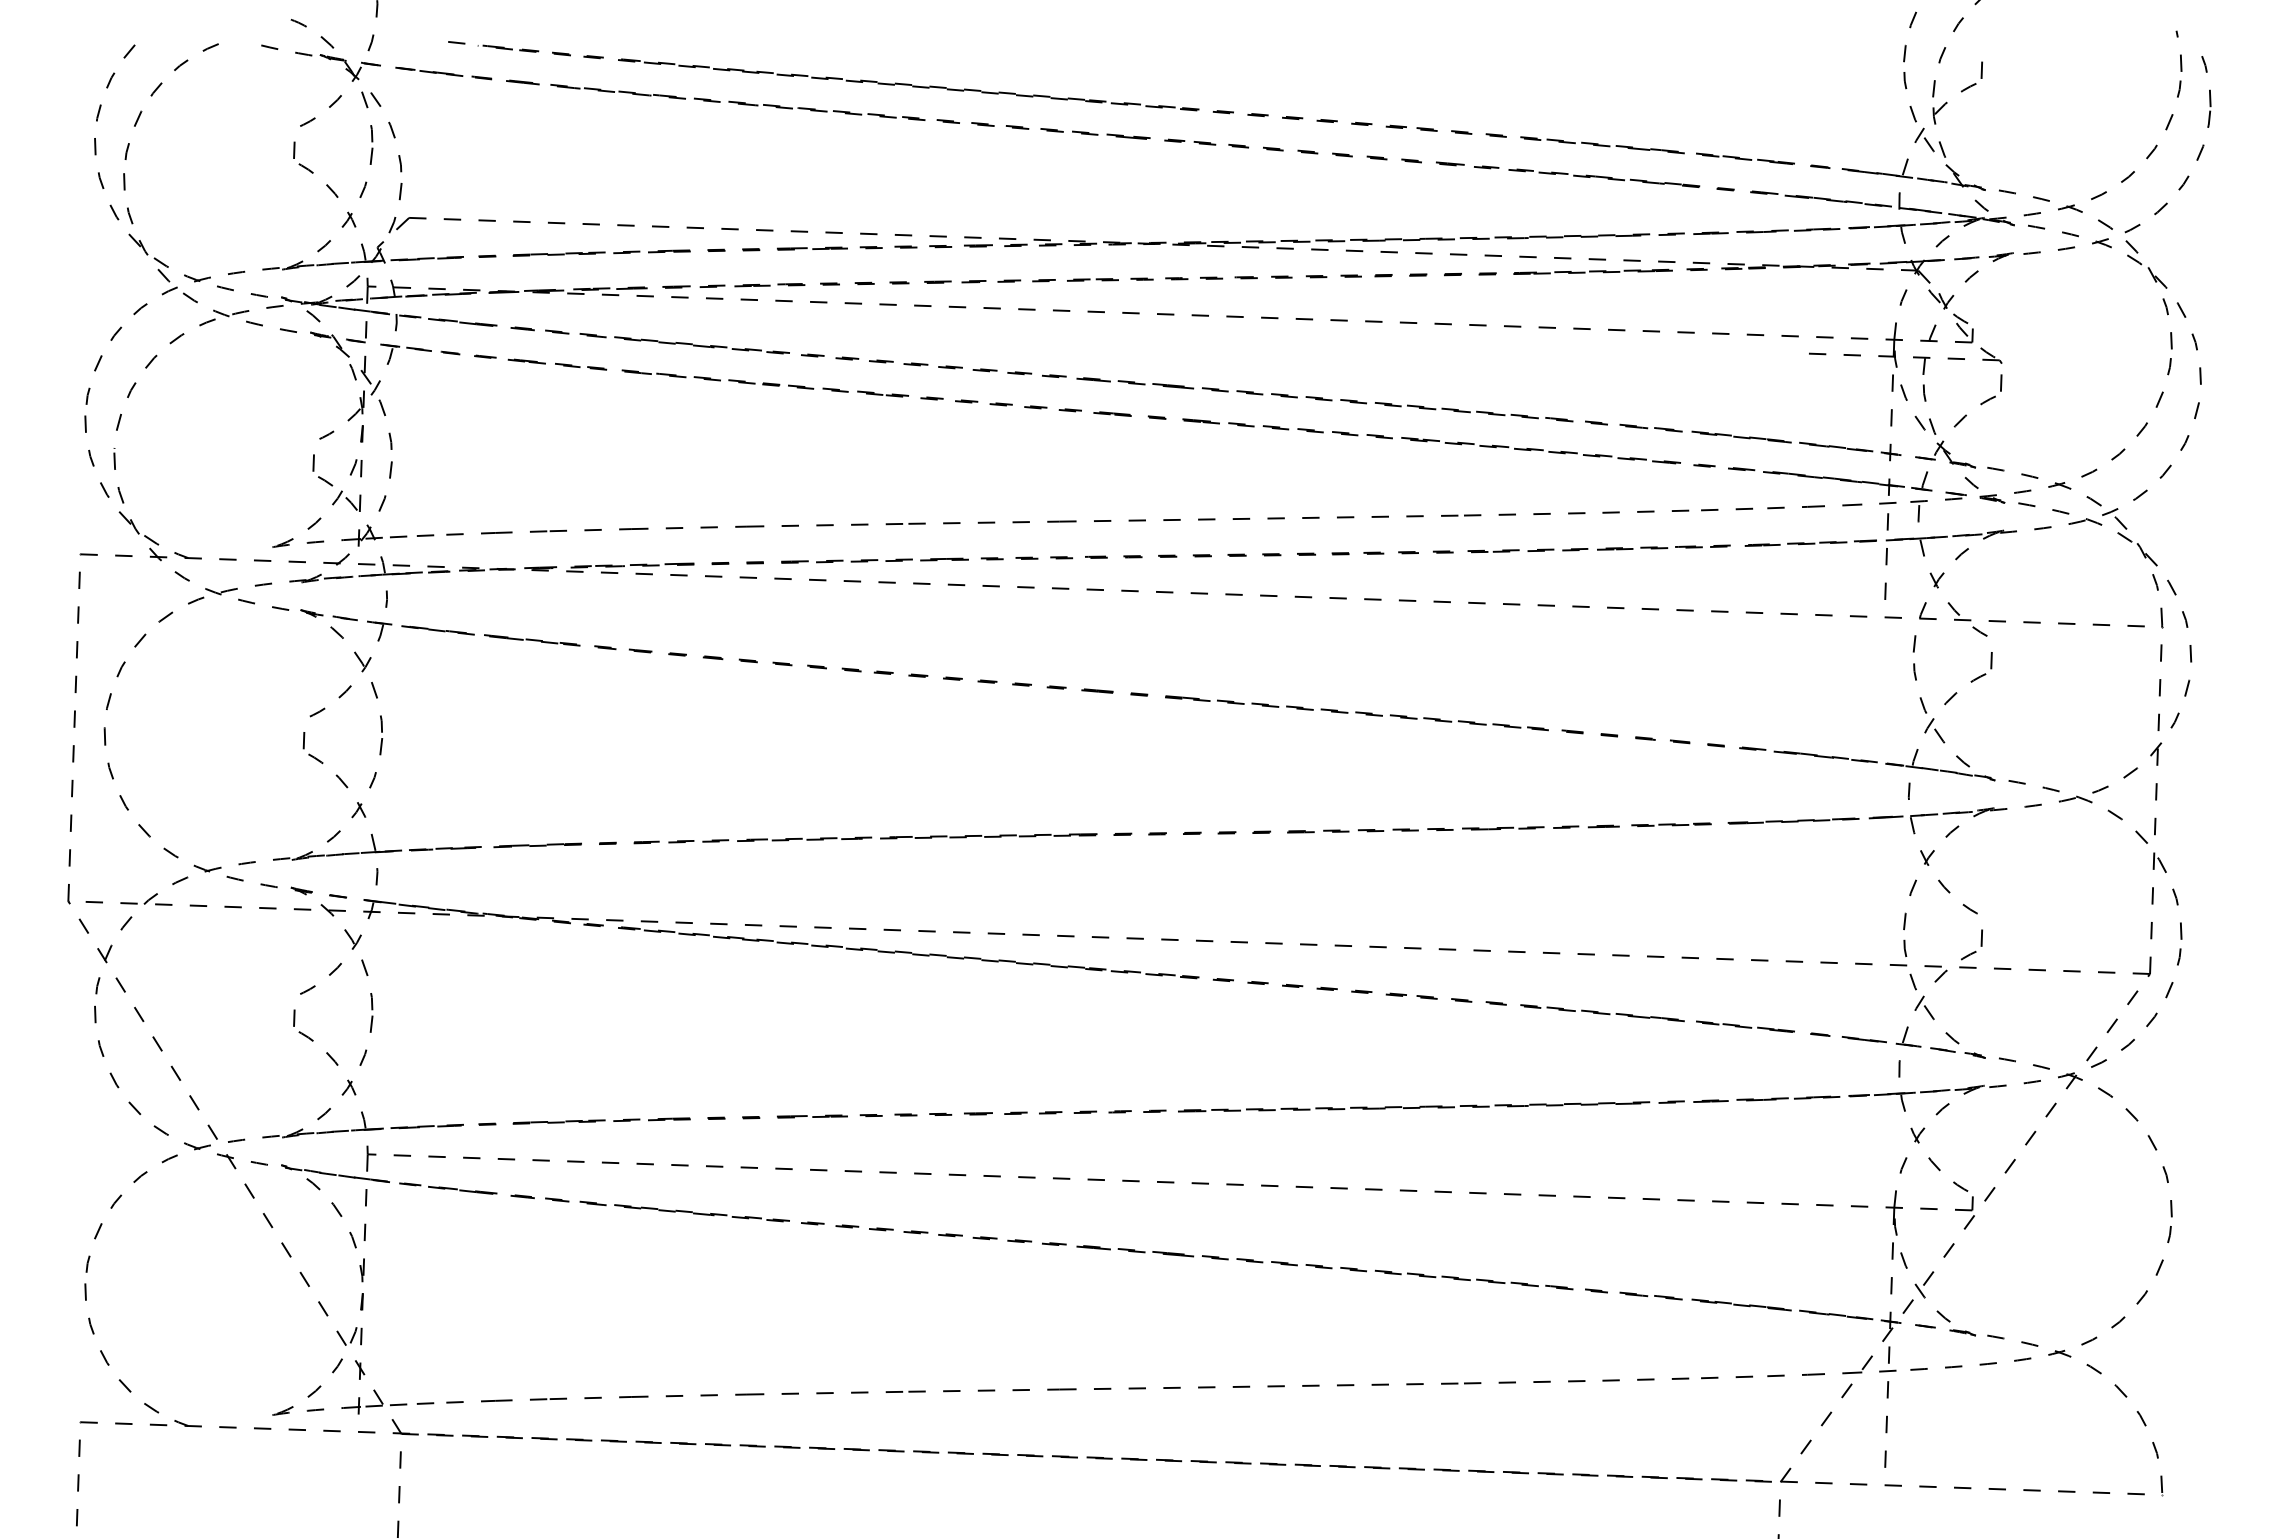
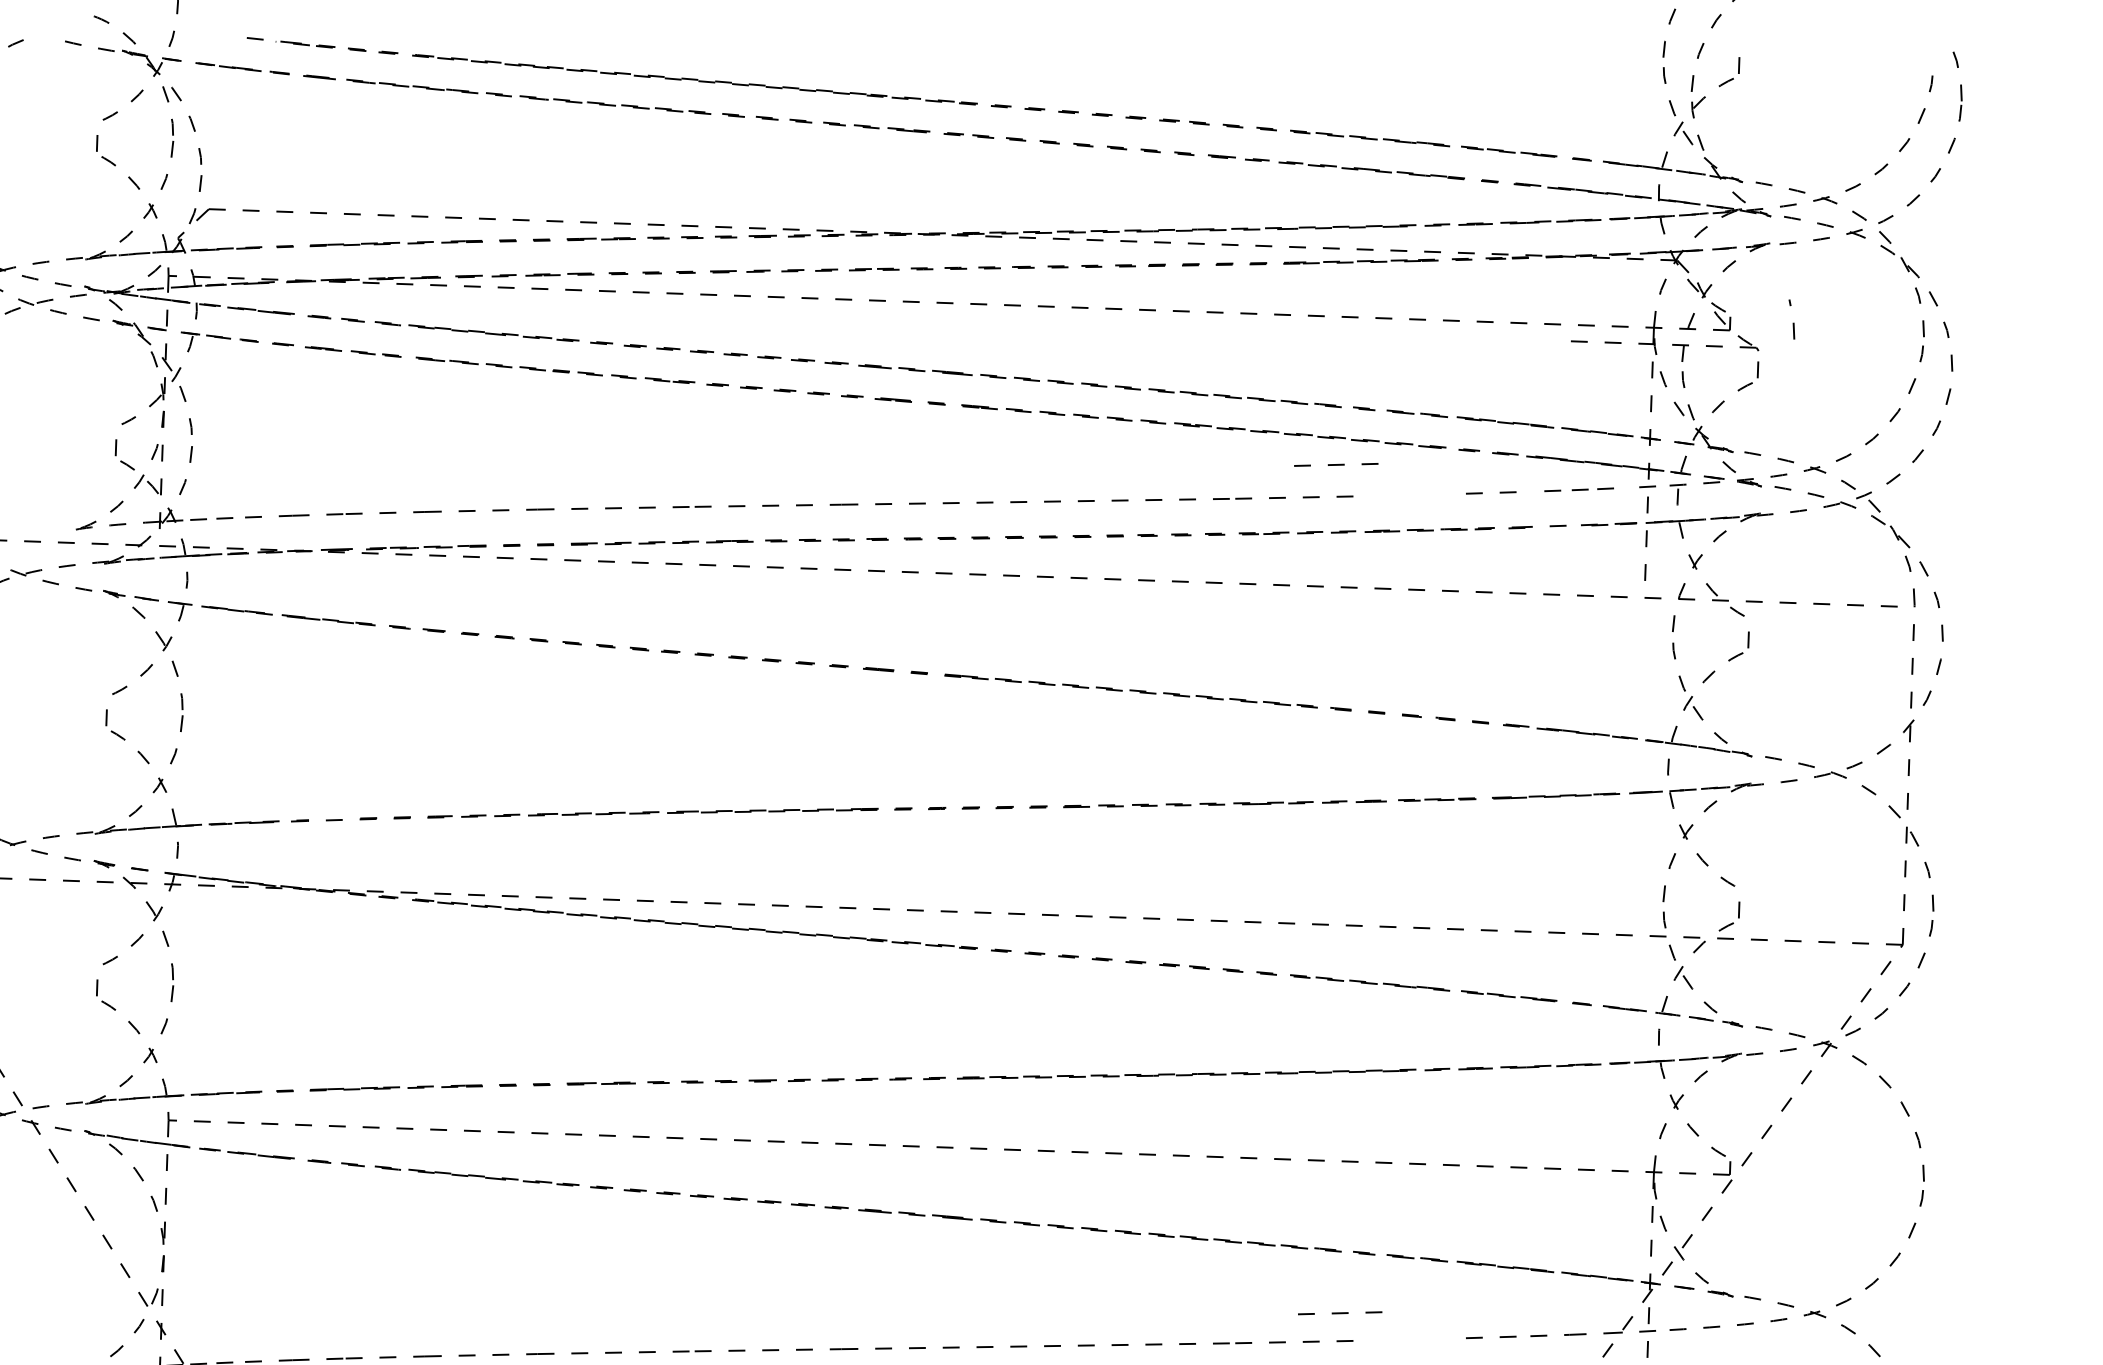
line: (2180, 54) -> (1793, 322), moved
part: (1814, 506) -> (1576, 489), size x0.7
line: (1645, 511) -> (1335, 464), moved
line: (1788, 544) -> (1551, 526), removed
line: (538, 844) -> (334, 818), removed
line: (1645, 1379) -> (1339, 1313), moved

